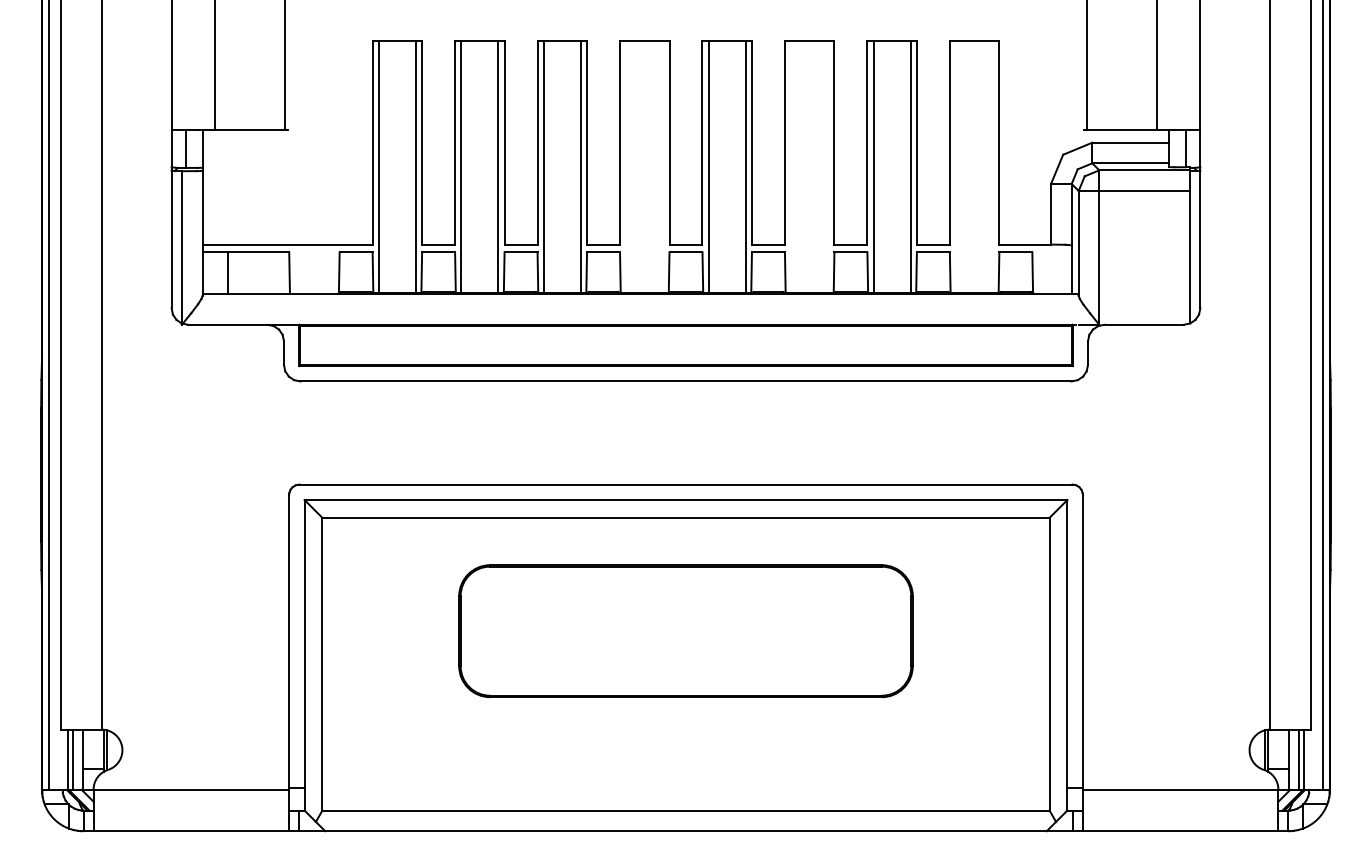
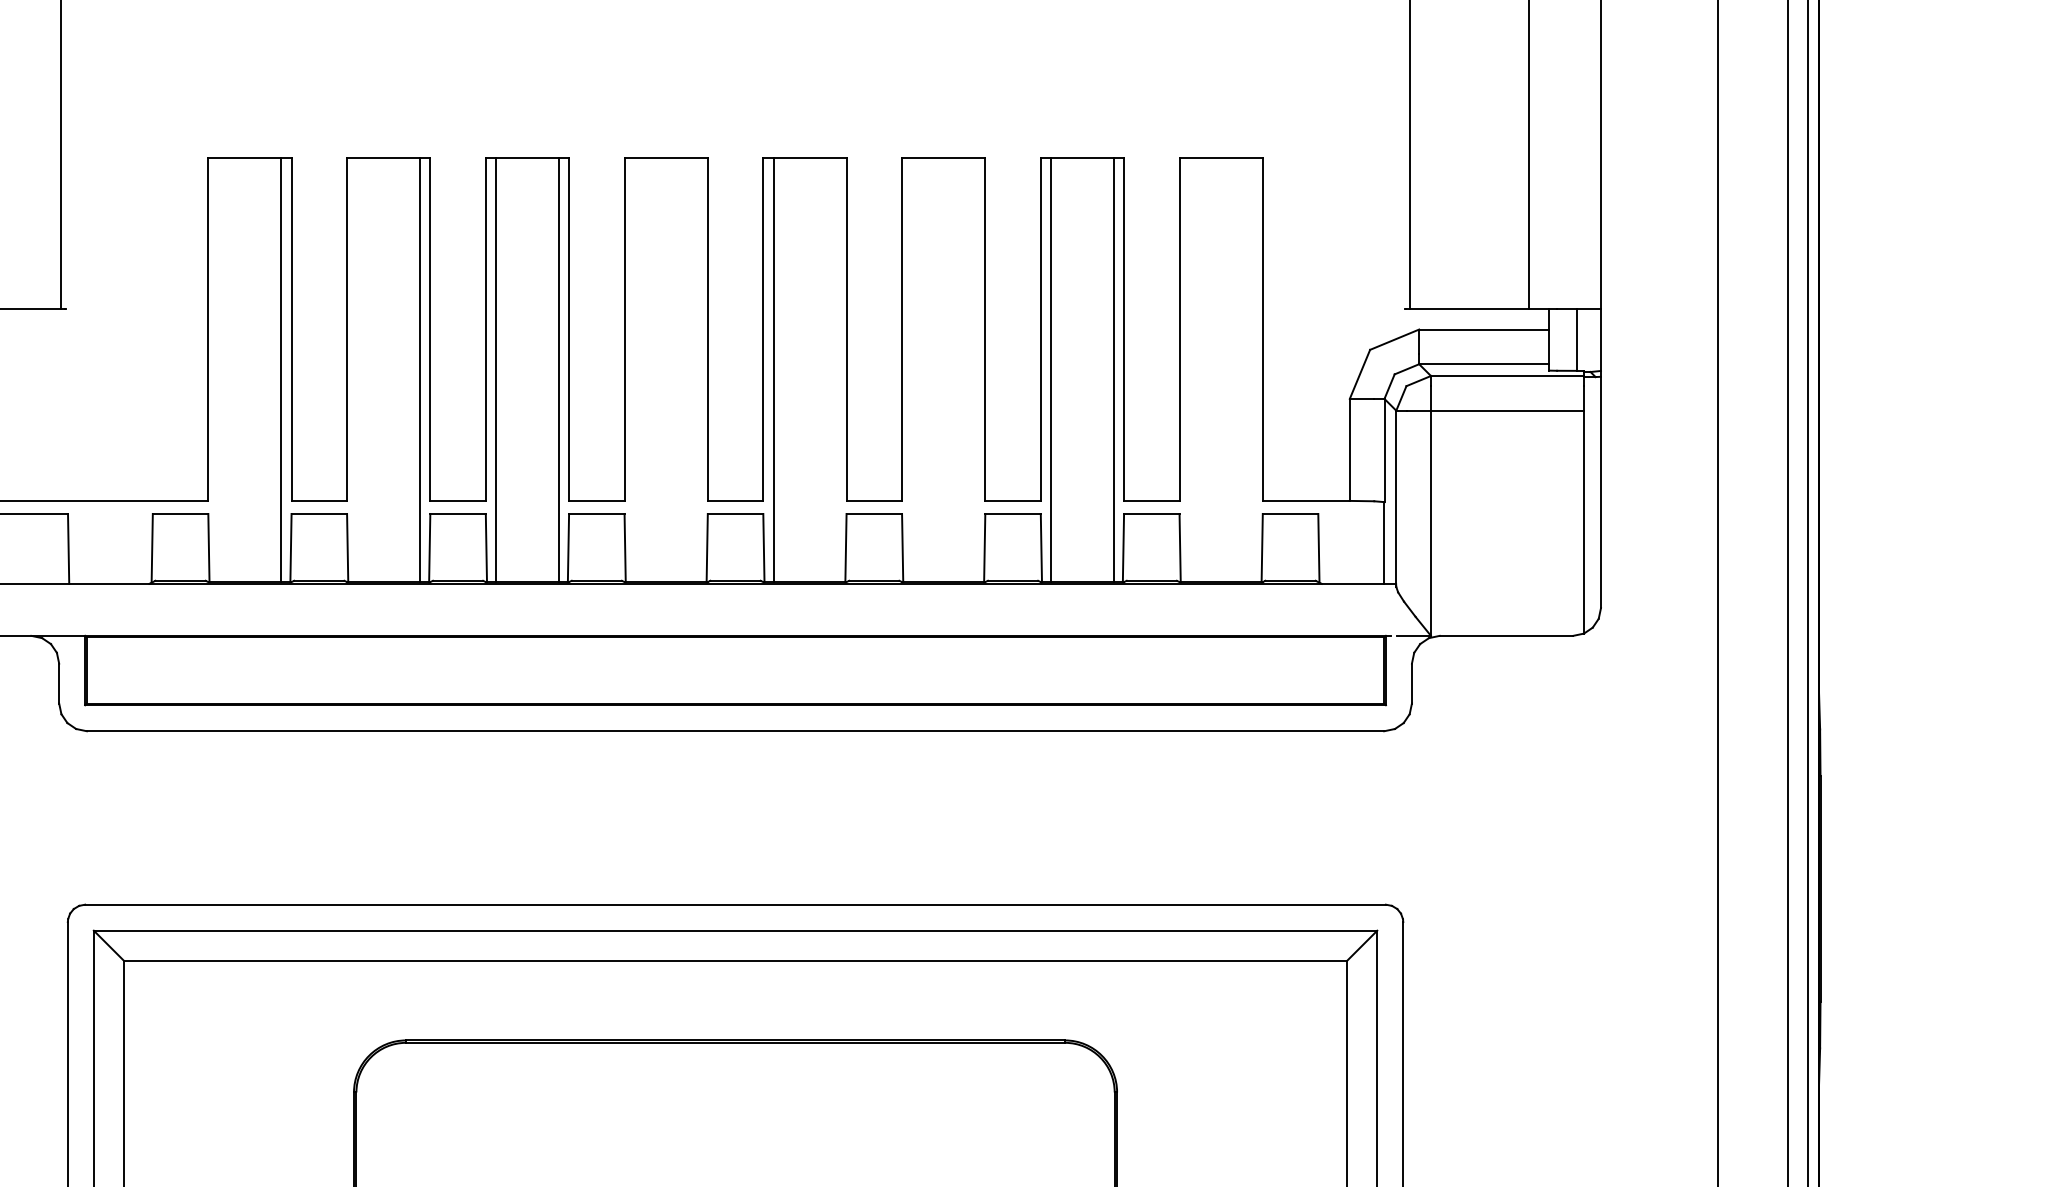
line: (378, 166) -> (218, 369), removed
line: (461, 166) -> (357, 369), removed
line: (745, 166) -> (835, 369), removed

